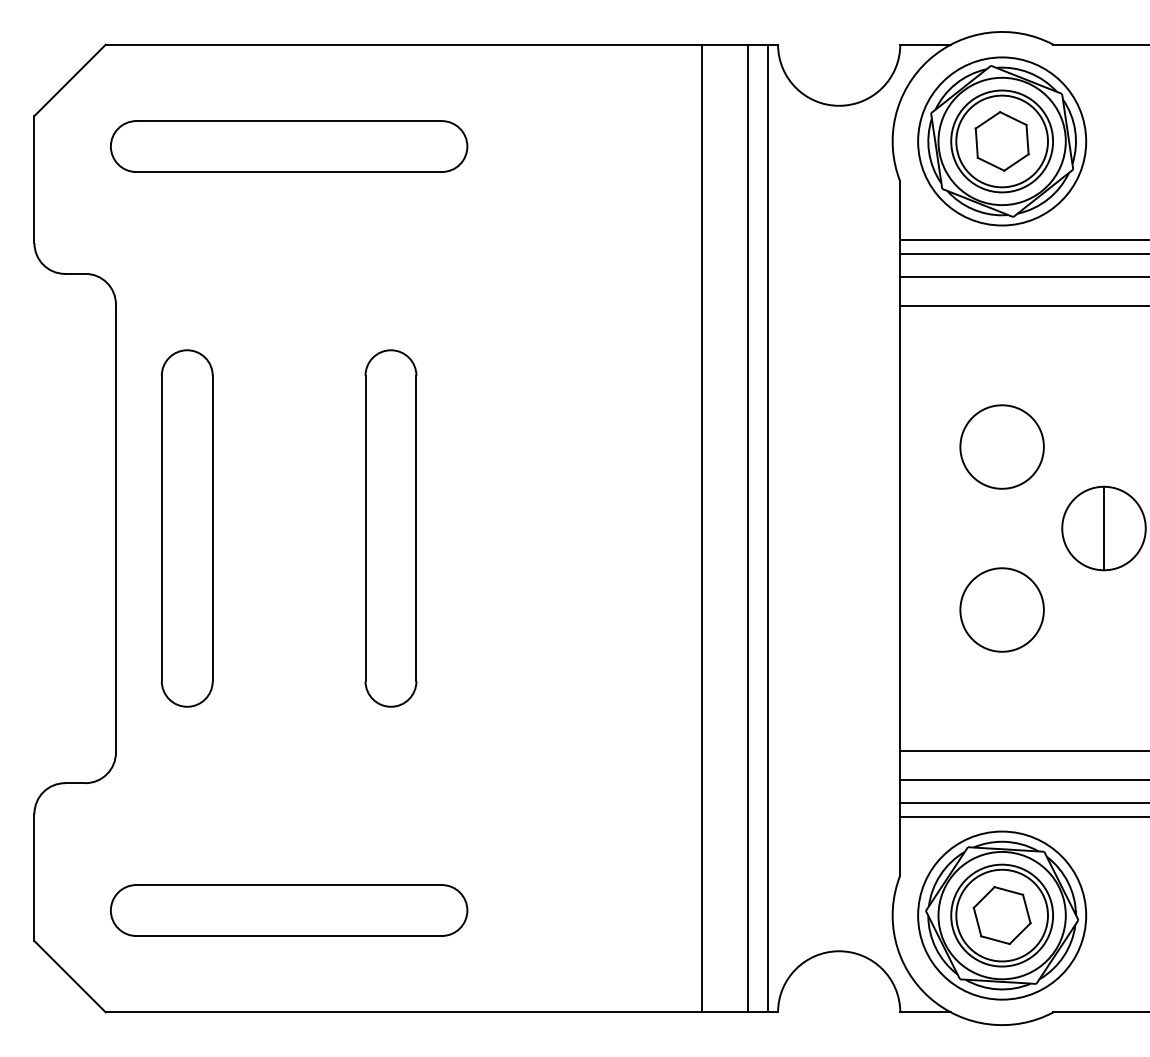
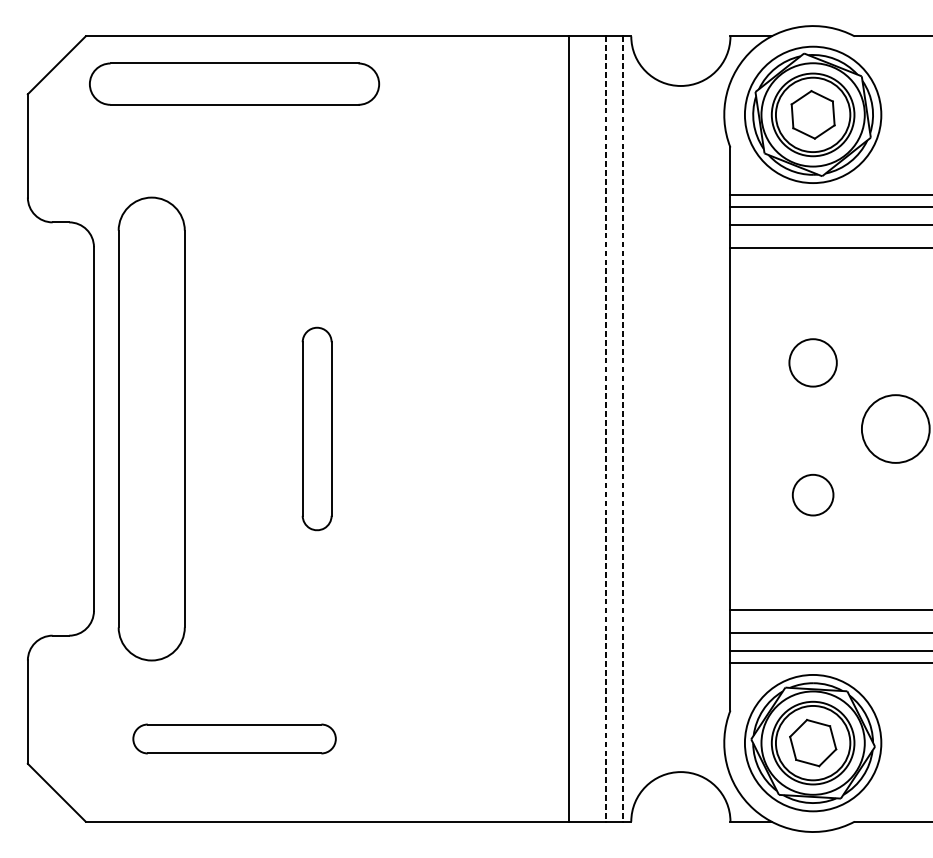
part: (289, 146) -> (234, 84), moved
circle: (1001, 446) -> (812, 362), size x0.7
part: (187, 528) -> (152, 429), size x1.6
part: (390, 528) -> (316, 429), size x0.7
line: (747, 528) -> (606, 429), solid -> dashed
line: (767, 528) -> (622, 429), solid -> dashed
line: (1104, 528) -> (896, 429), removed
circle: (1001, 609) -> (812, 494), size x0.6
part: (289, 910) -> (234, 738), size x0.7

